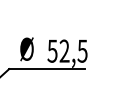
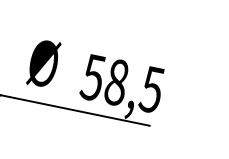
text: (64, 50) -> (116, 81), 52,5 -> 58,5

